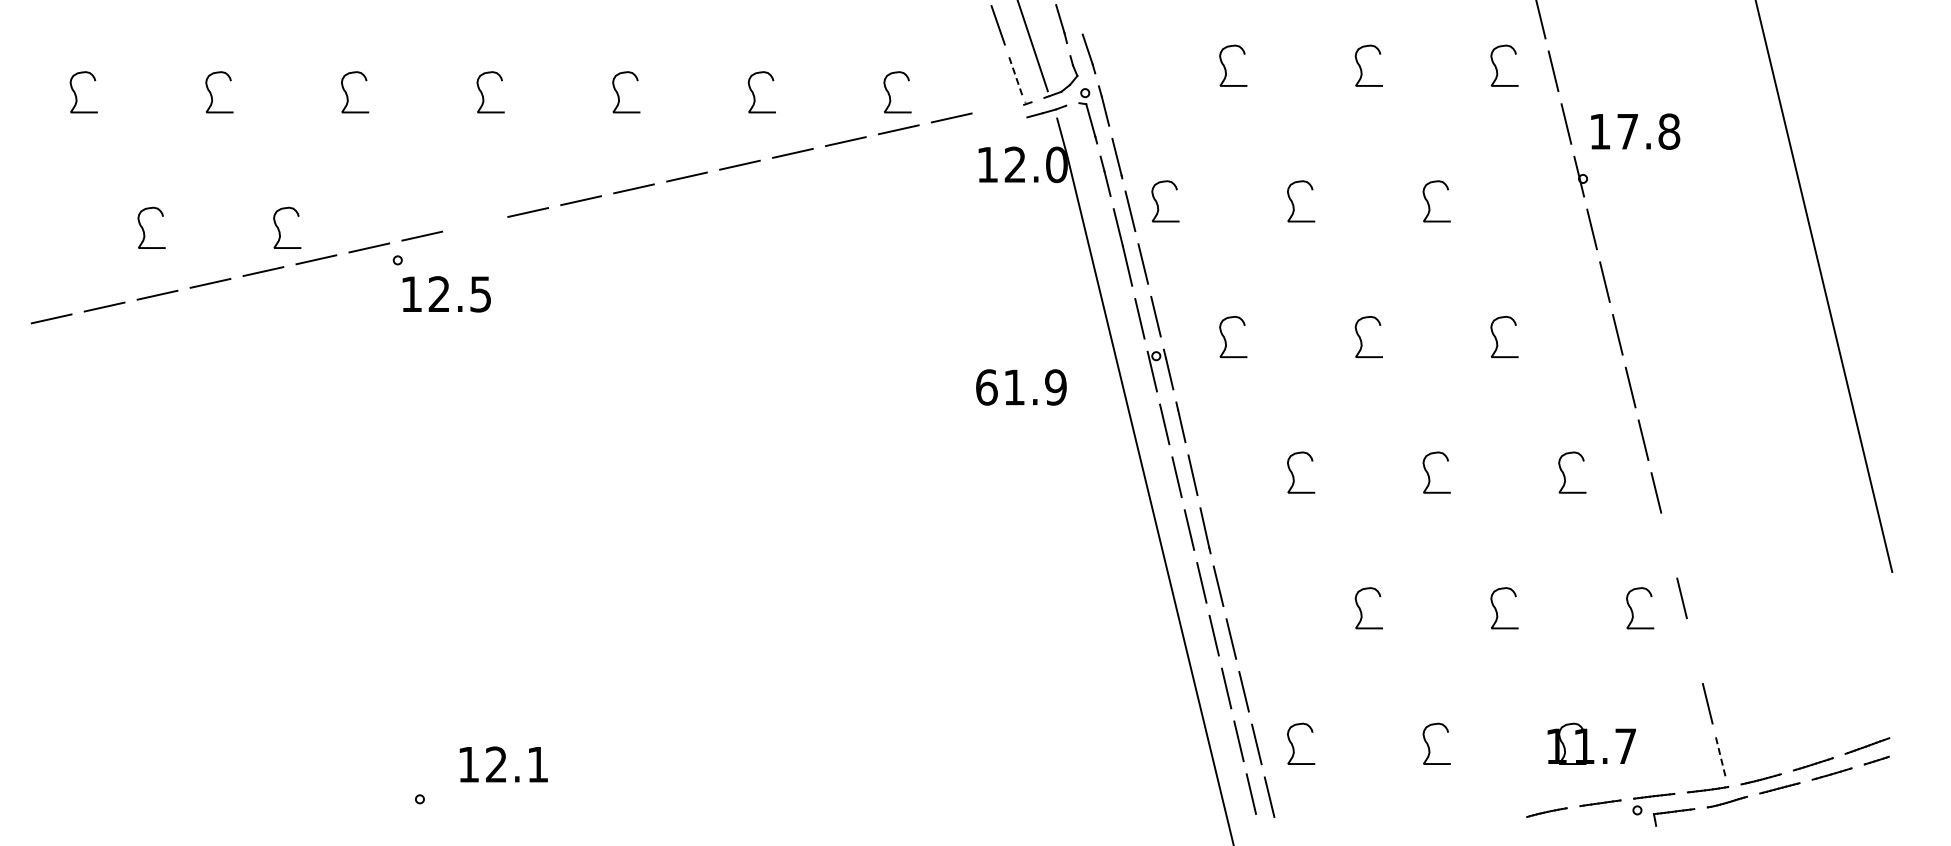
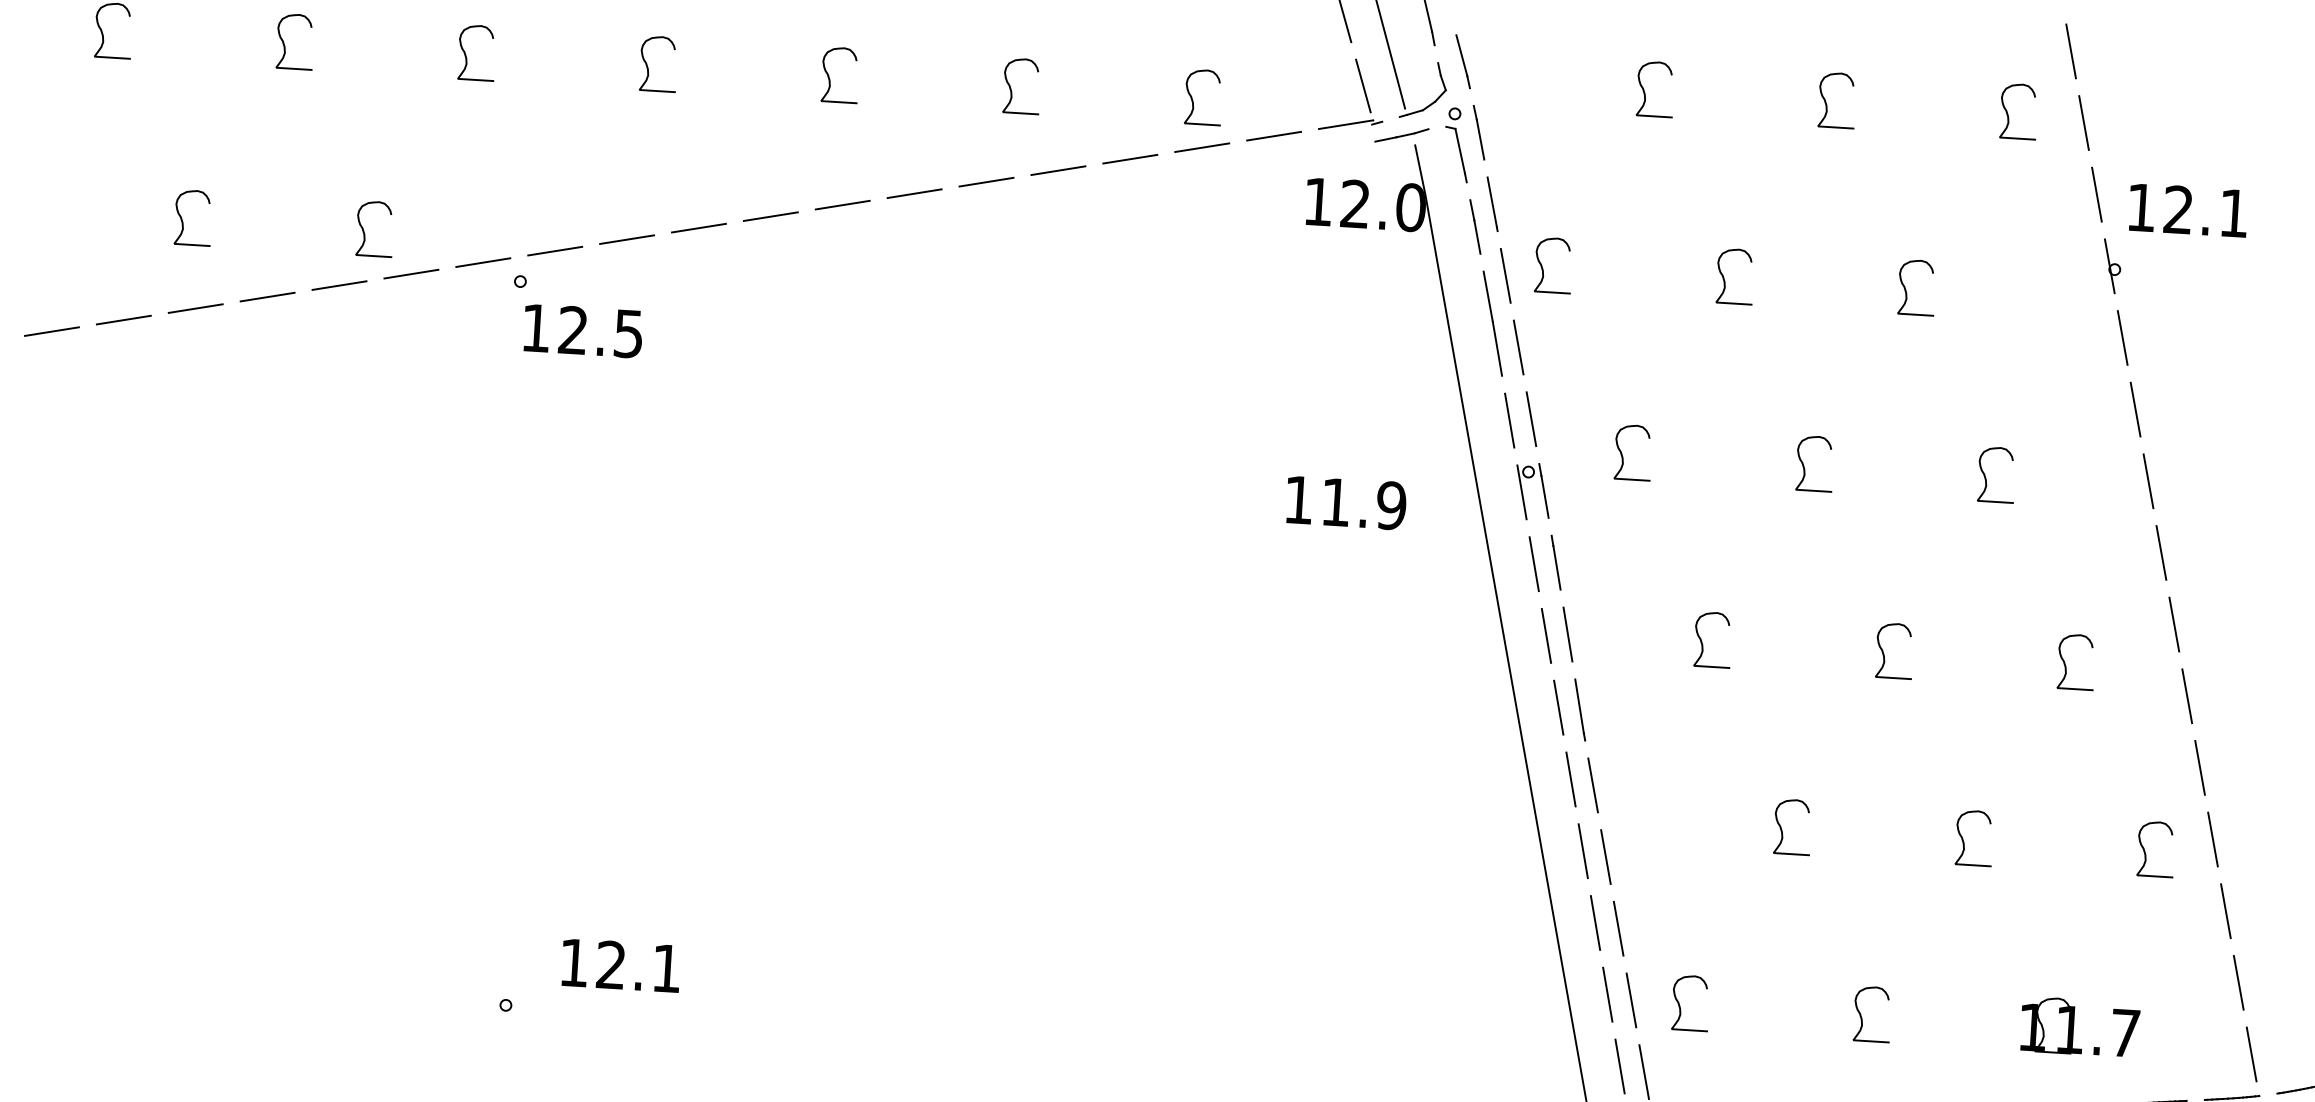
line: (1016, 77) -> (1364, 87), dashed -> solid
line: (1004, 105) -> (1345, 123), added
text: (1648, 131) -> (2206, 211), 17.8 -> 12.1
line: (475, 223) -> (627, 238), added
text: (986, 387) -> (1298, 500), 61.9 -> 11.9
line: (1669, 545) -> (2200, 767), added
line: (1694, 650) -> (2225, 910), added
line: (1720, 755) -> (2251, 1053), dashed -> solid

